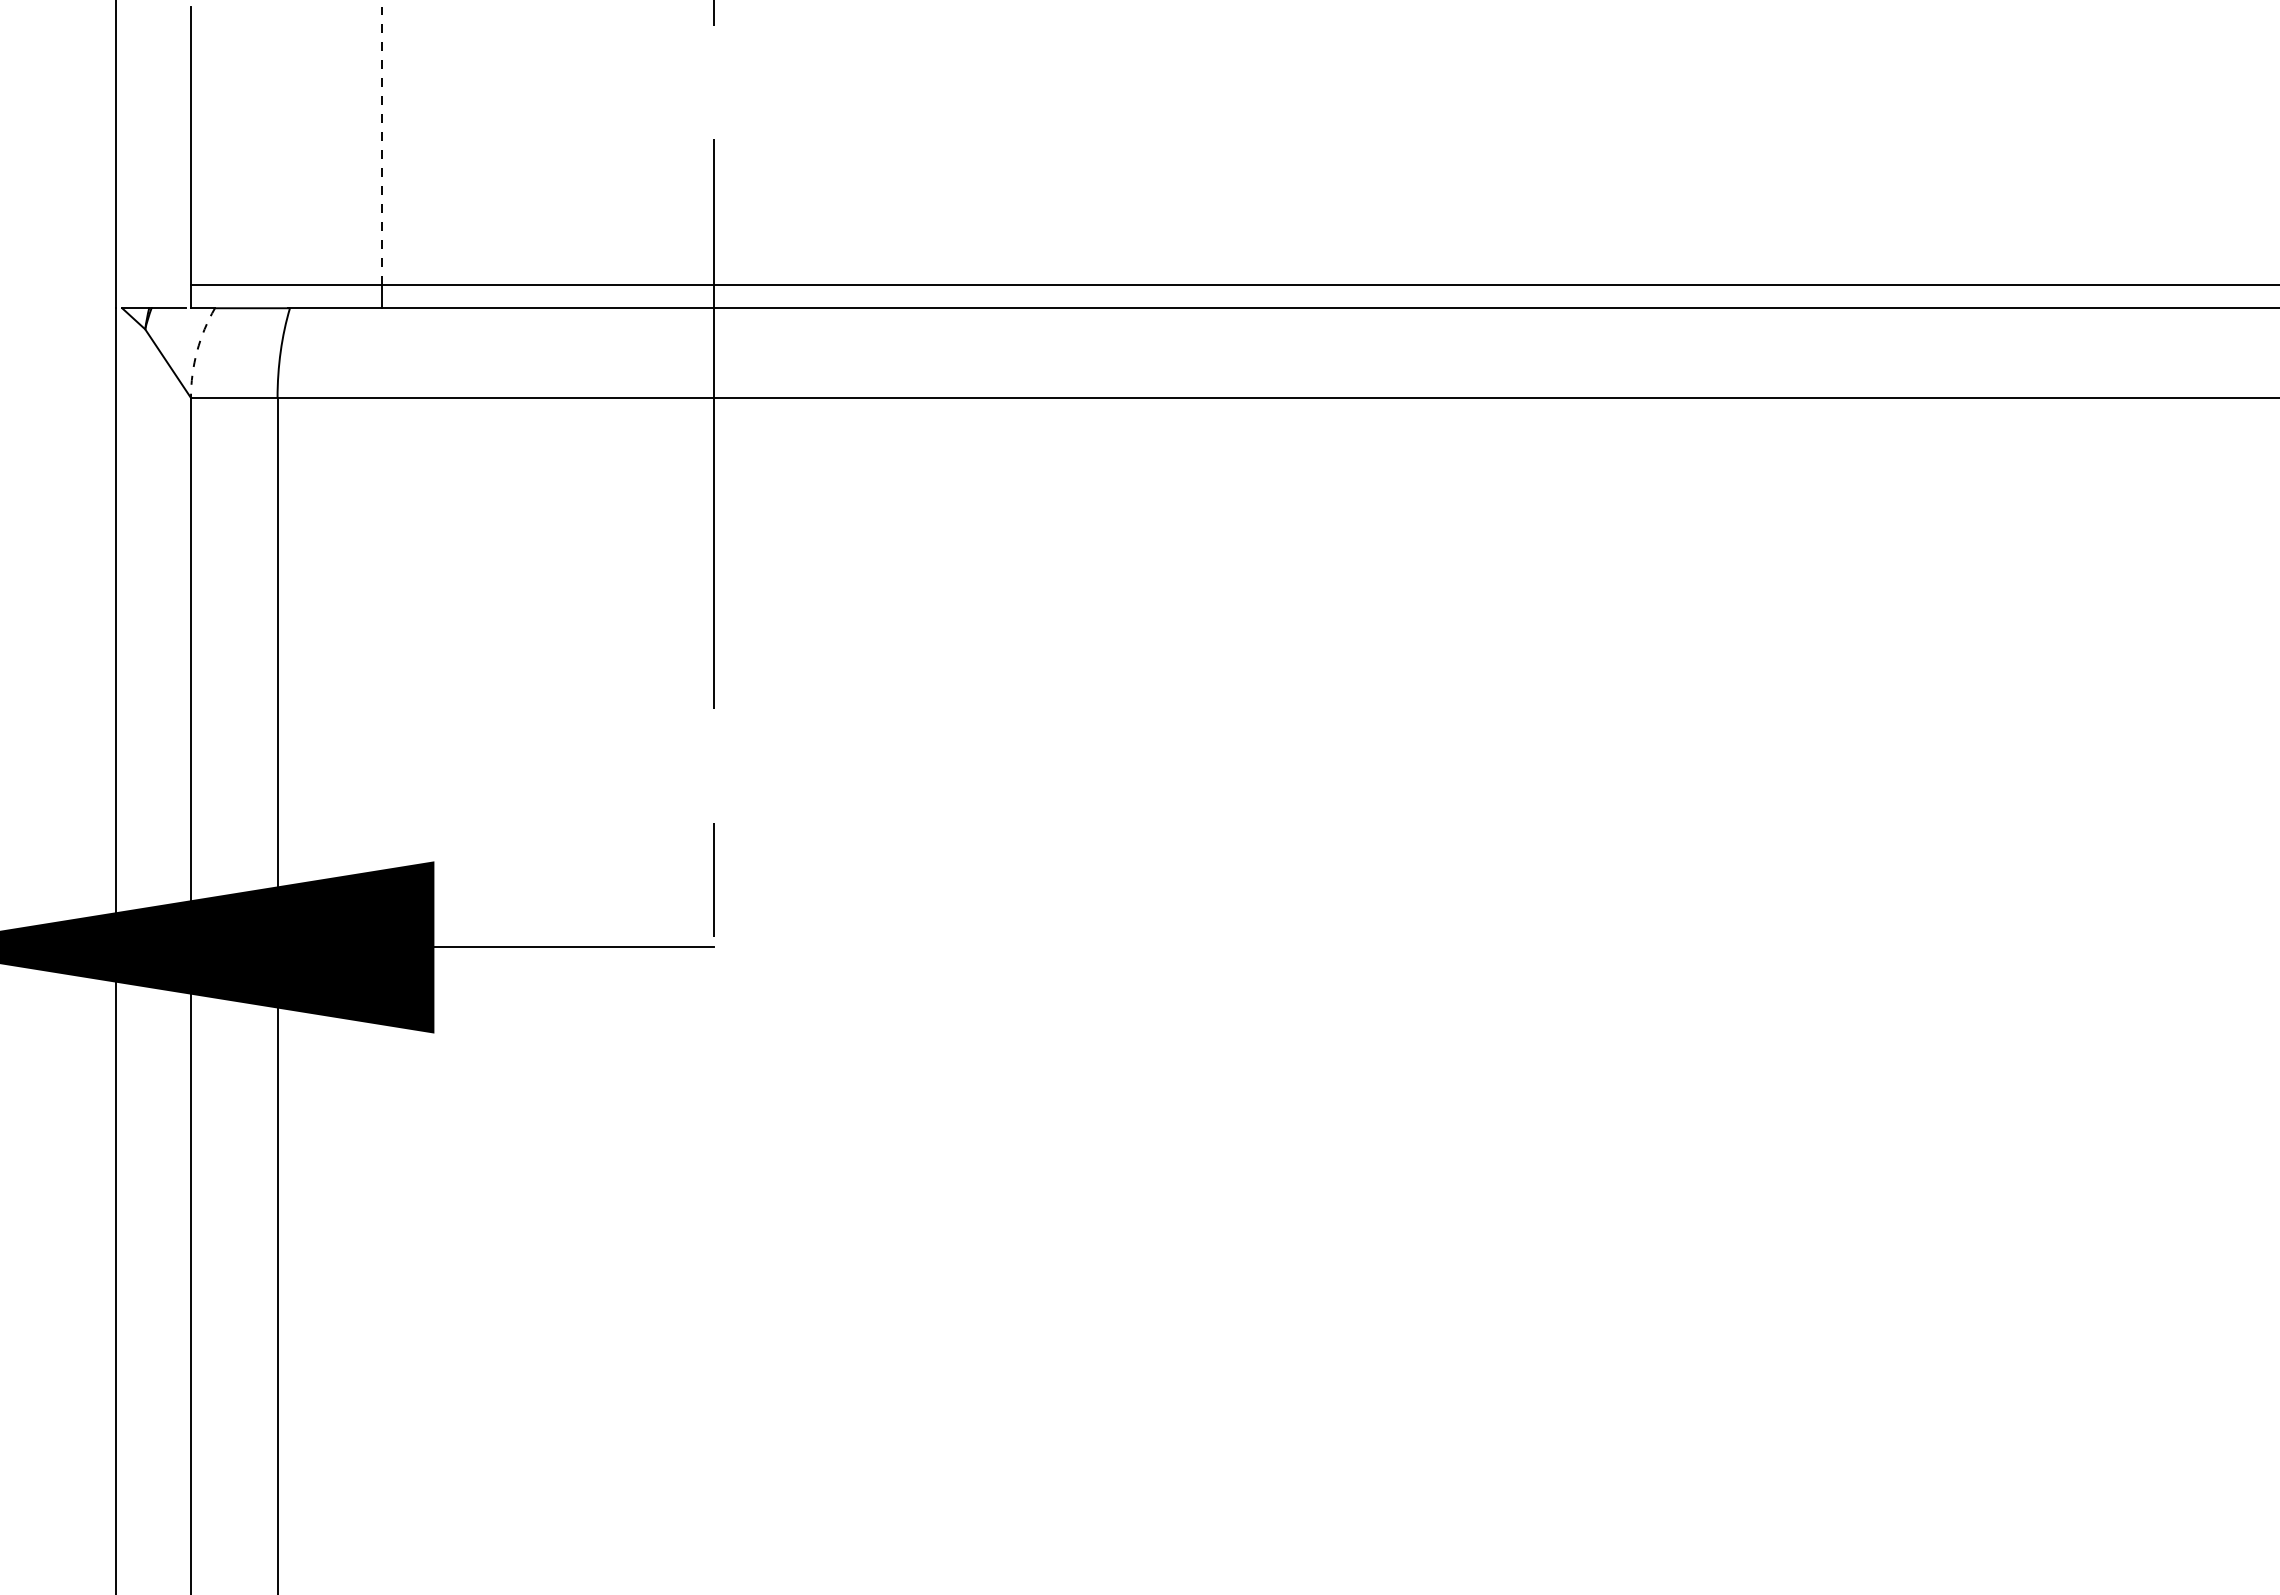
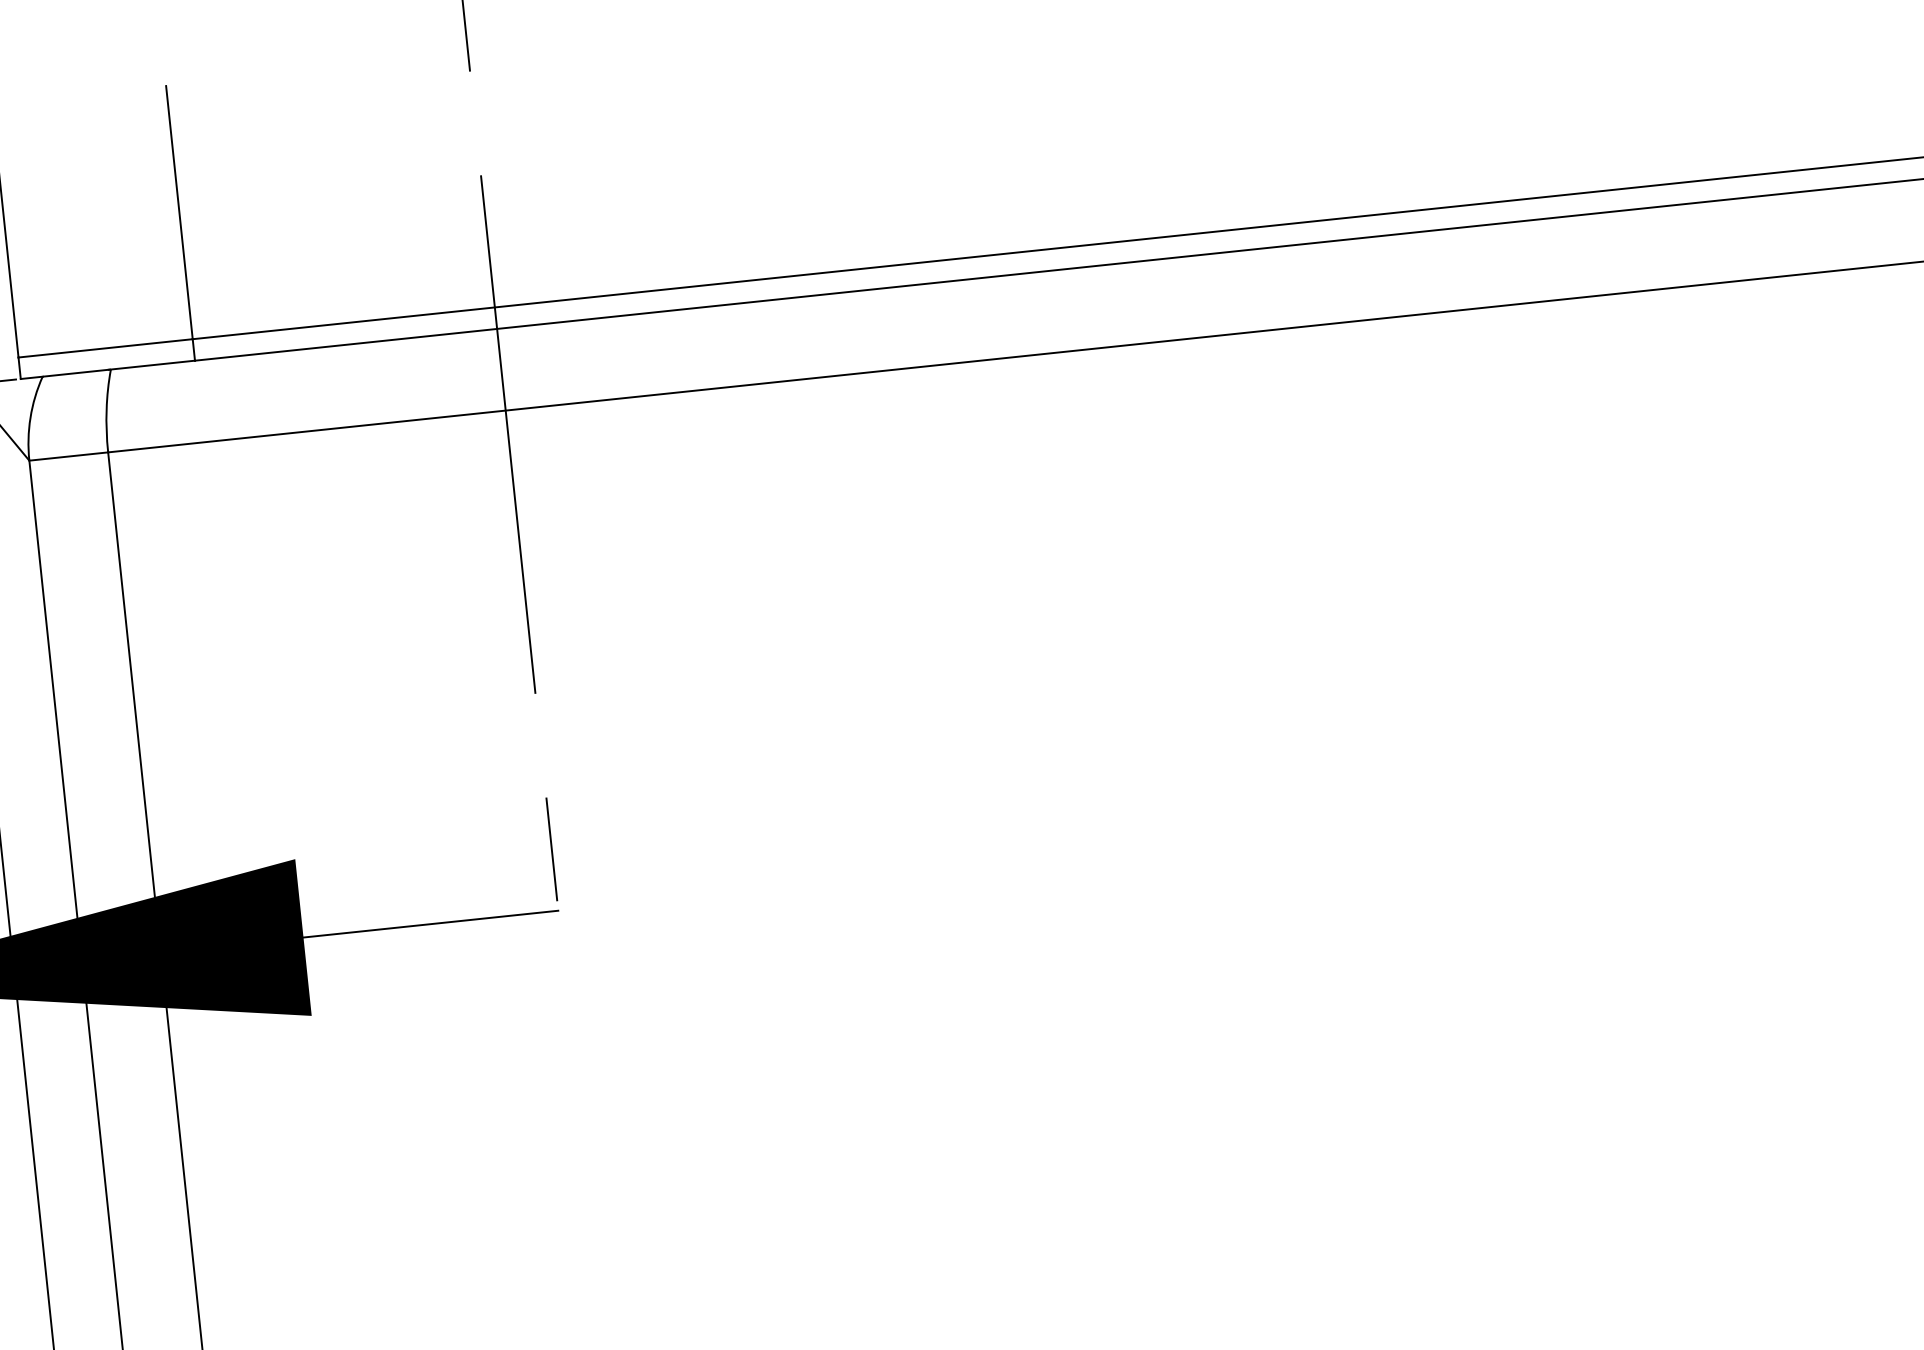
line: (382, 146) -> (179, 213), dashed -> solid
arc: (197, 351) -> (30, 417), dashed -> solid

